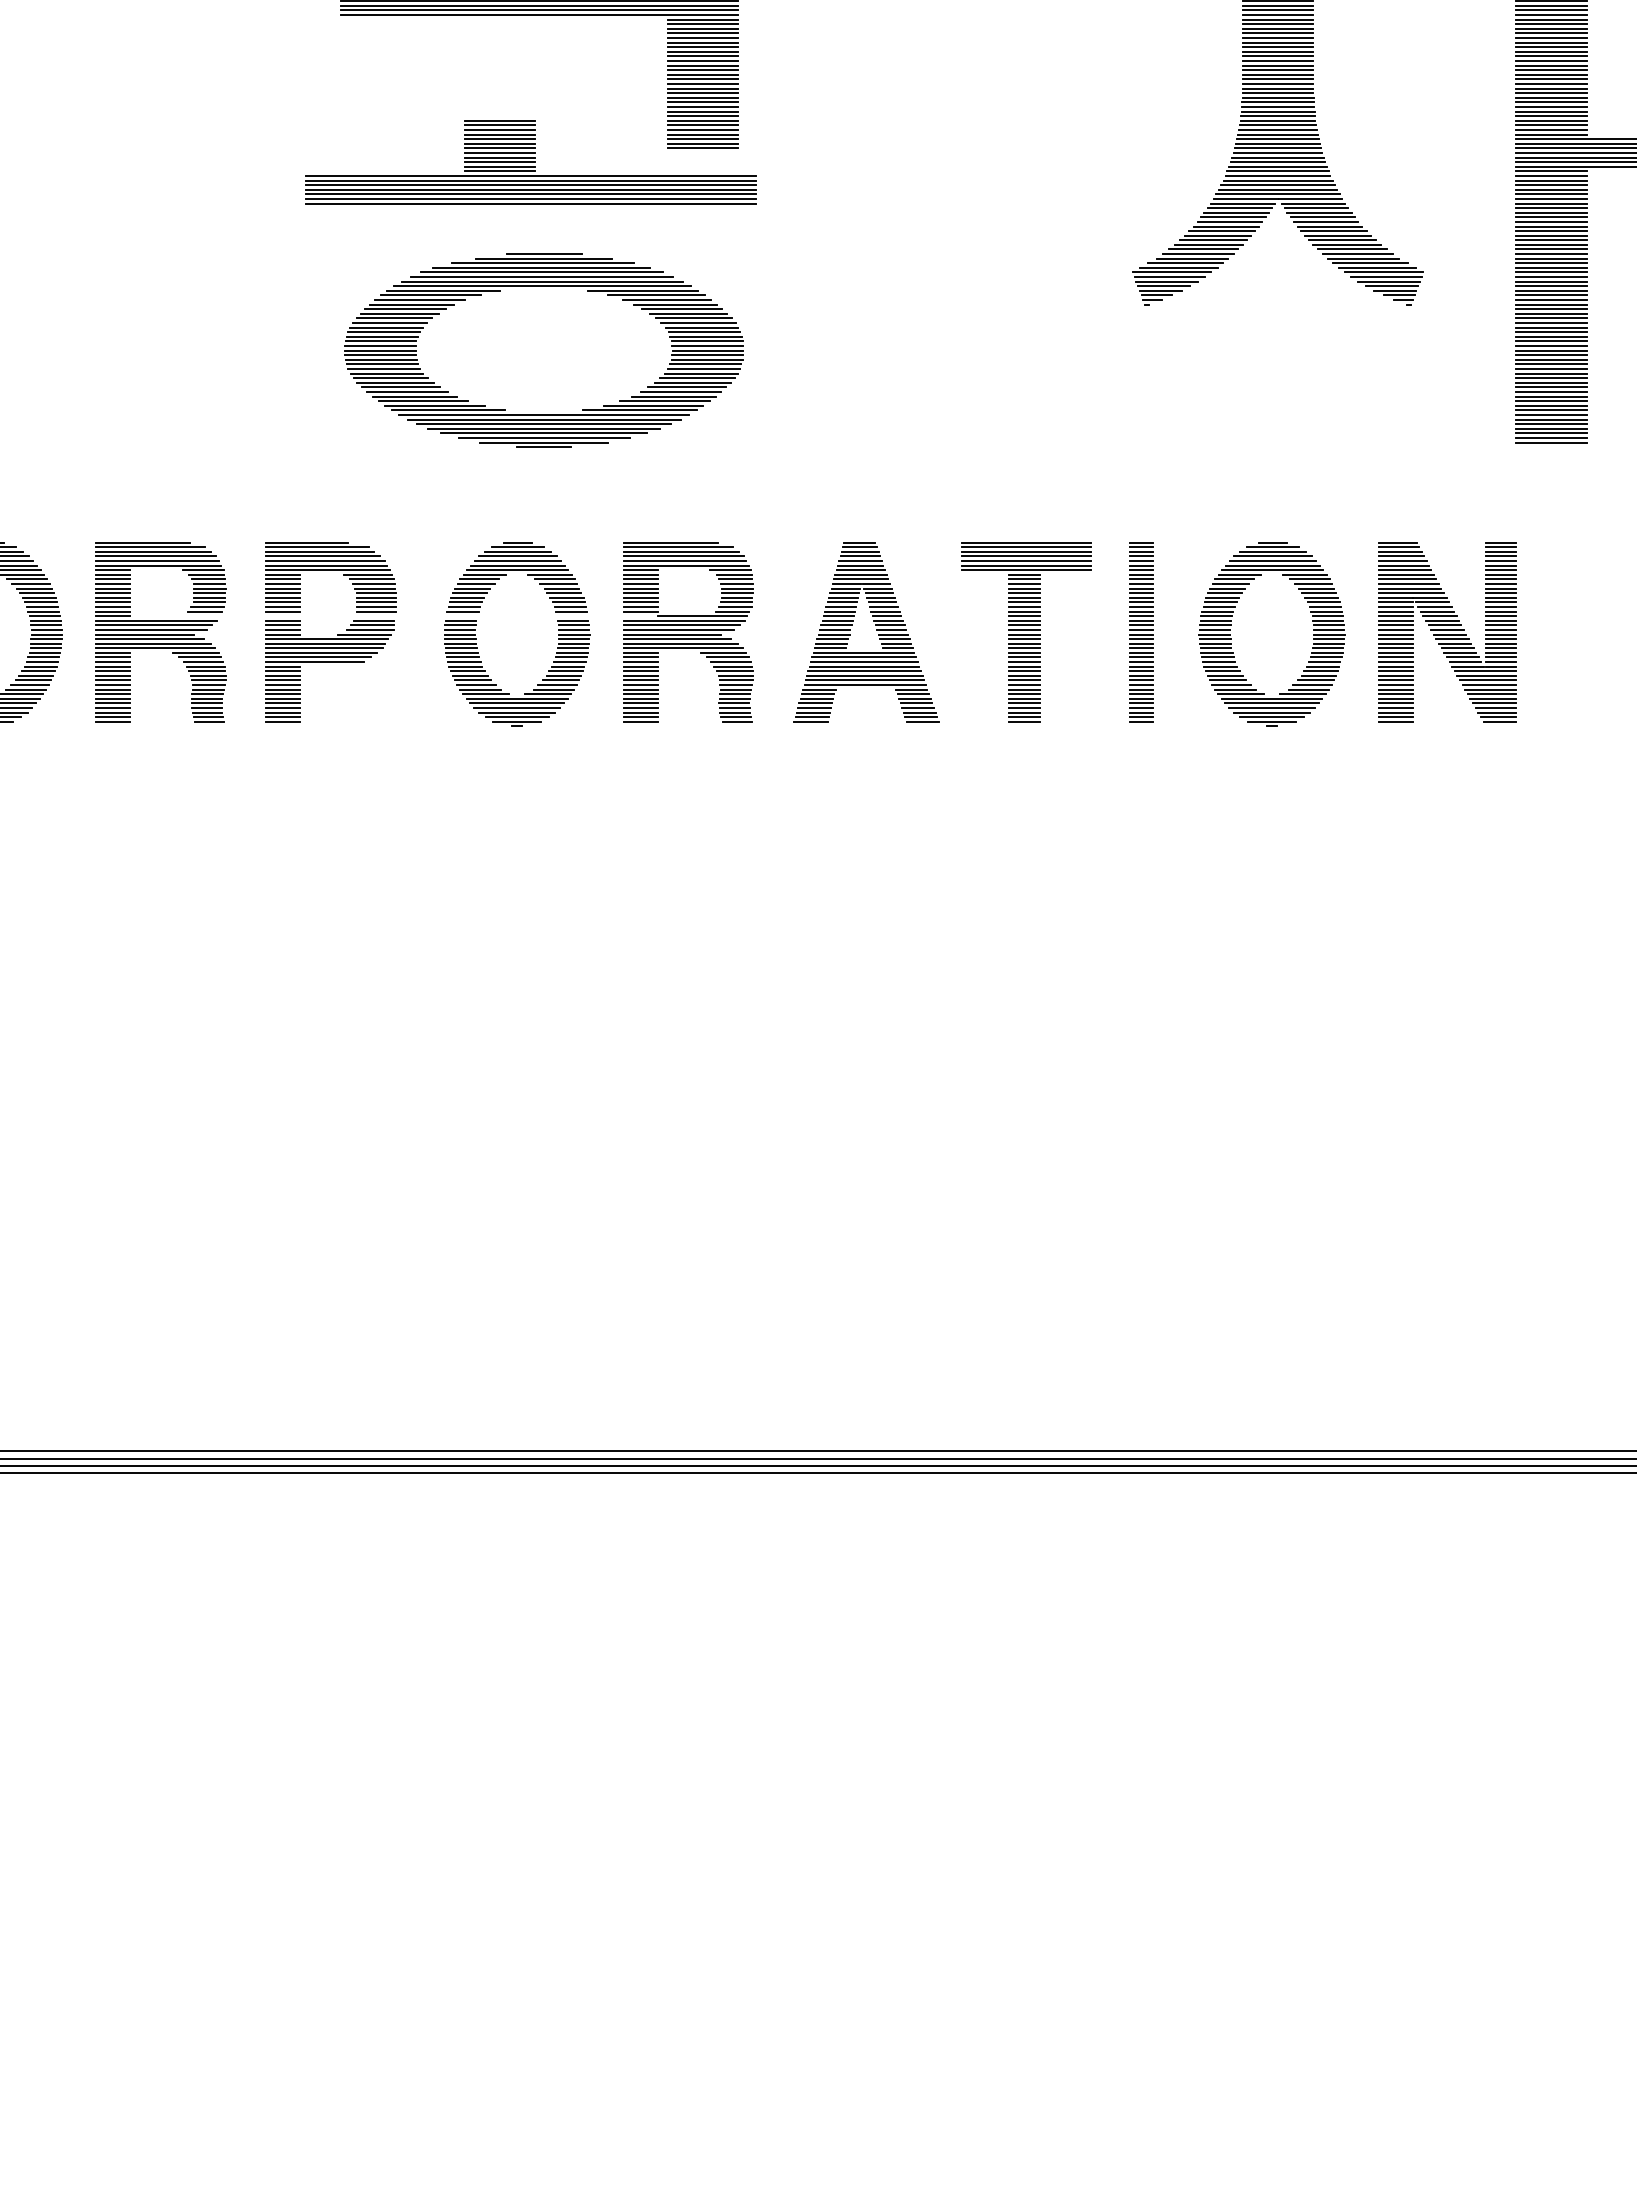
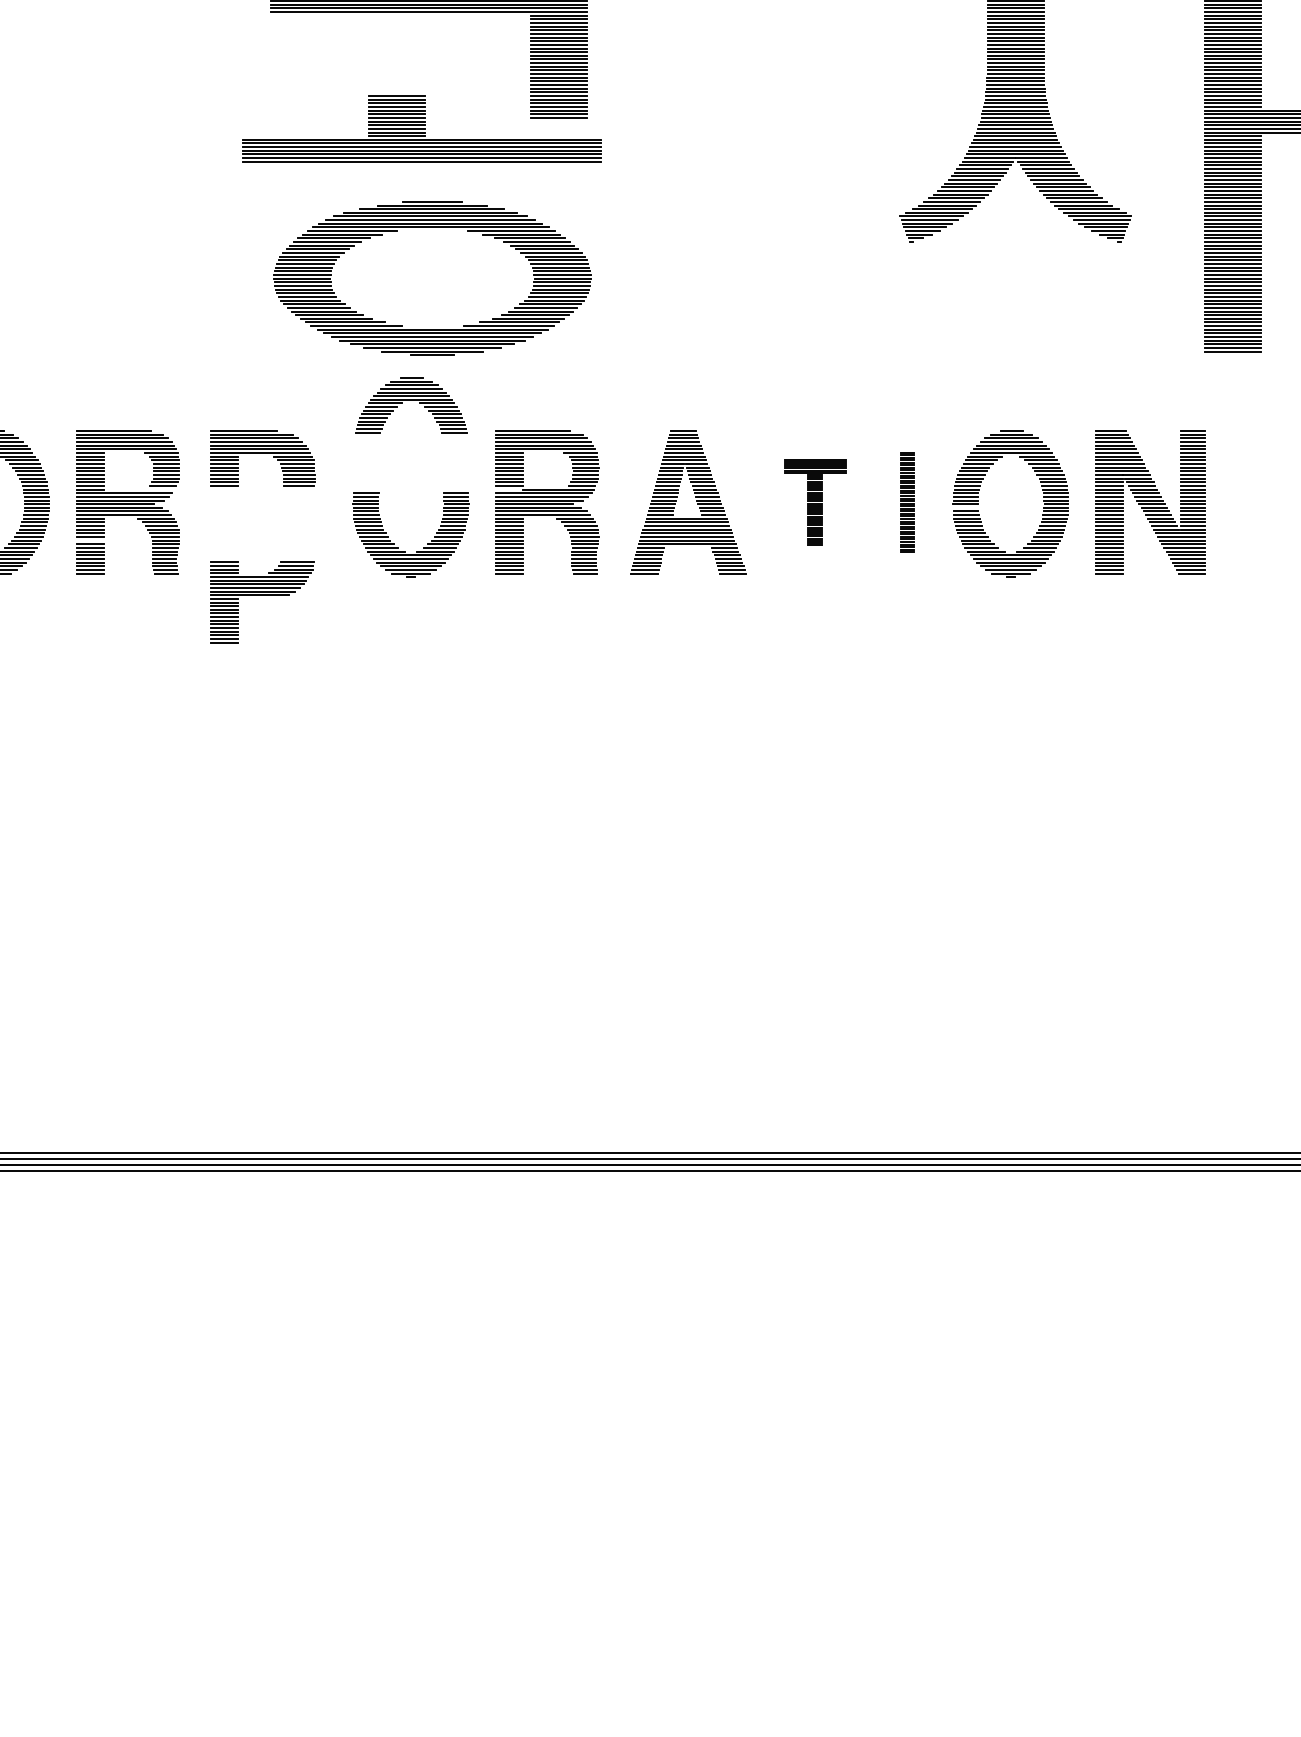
part: (516, 570) -> (410, 400), moved
part: (1026, 632) -> (815, 502), size x0.6
part: (1141, 632) -> (907, 502), size x0.7
line: (1214, 639) -> (965, 508), removed
part: (329, 662) -> (261, 595), moved
line: (113, 680) -> (90, 540), removed

